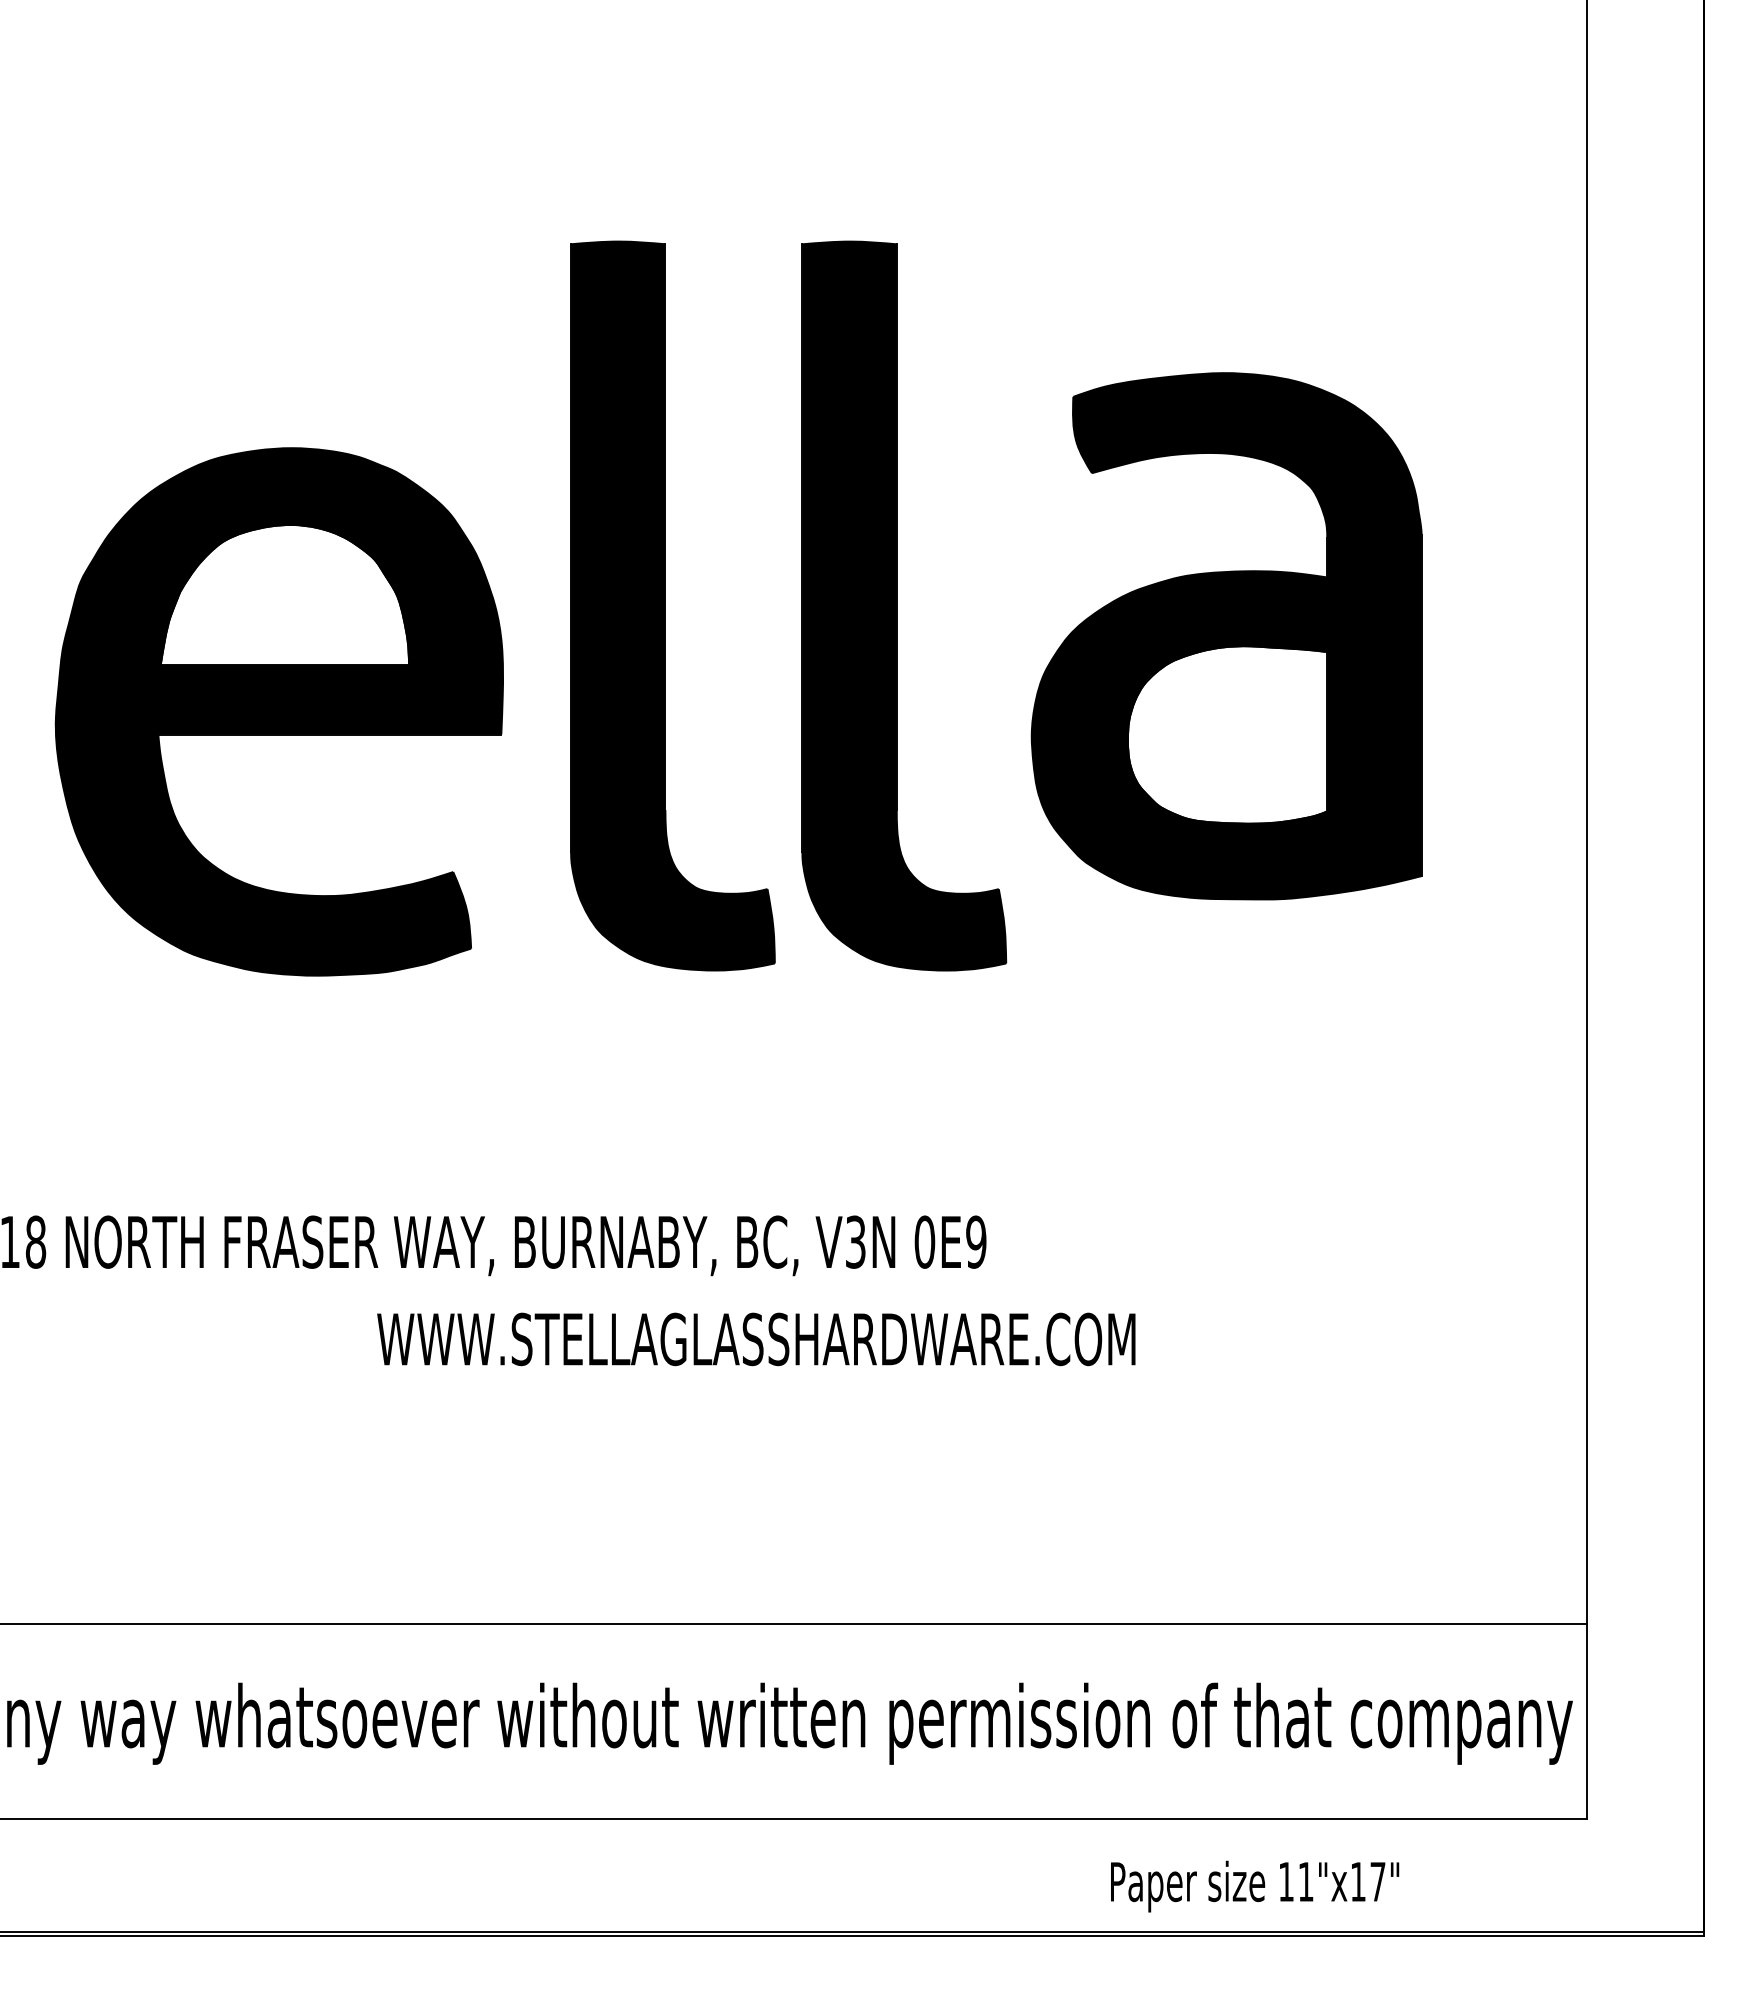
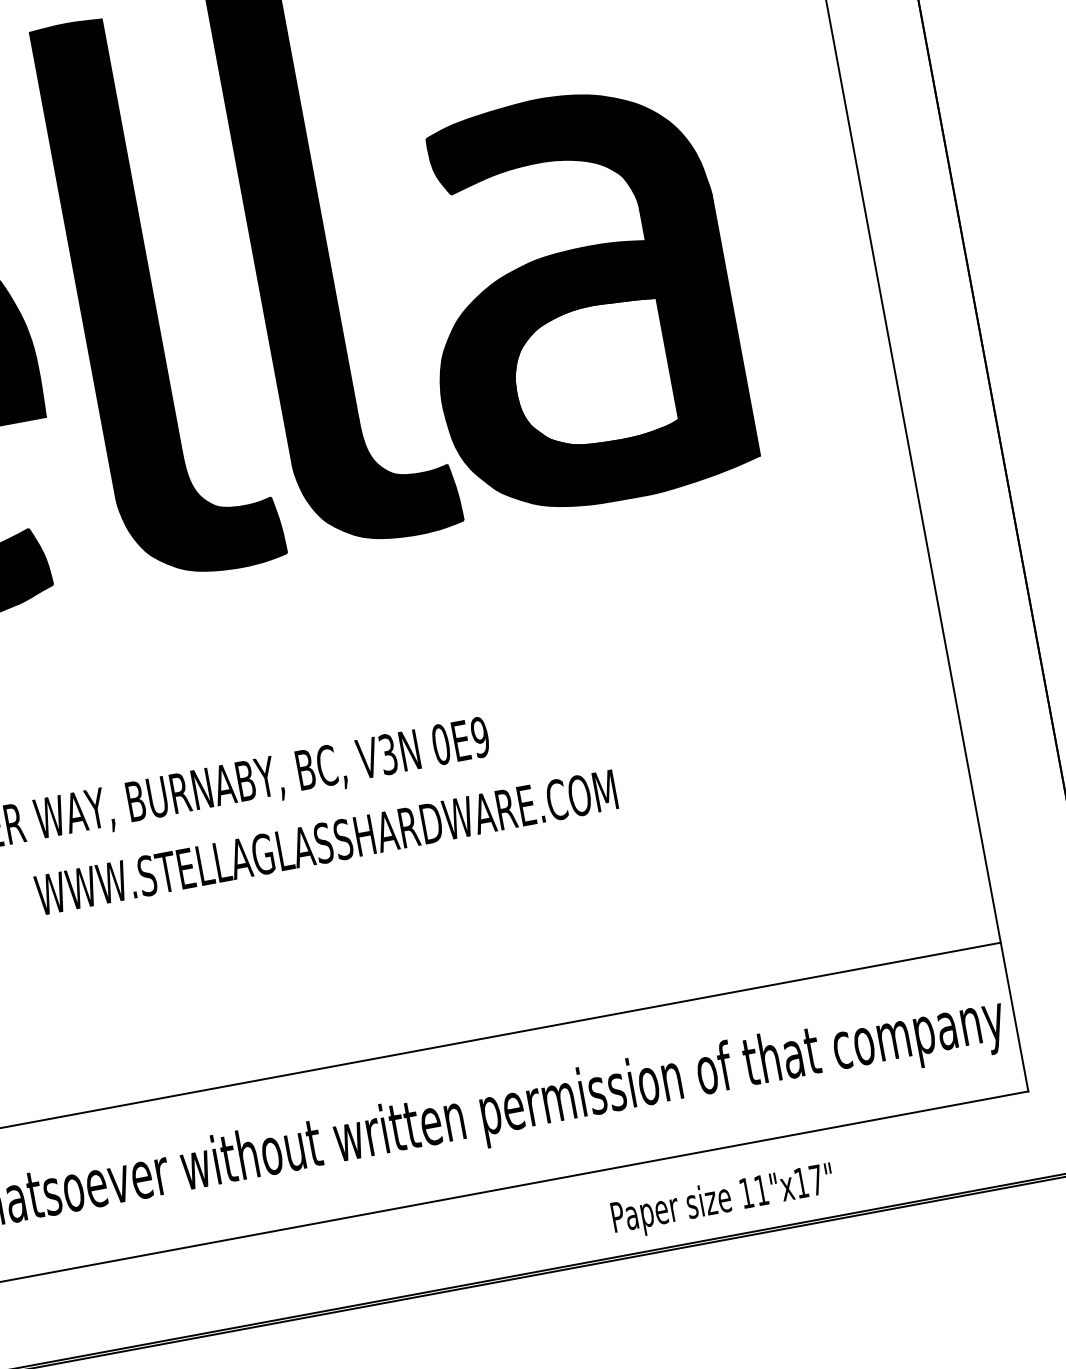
part: (1226, 636) -> (577, 300), moved
text: (1255, 1886) -> (723, 1201), moved

